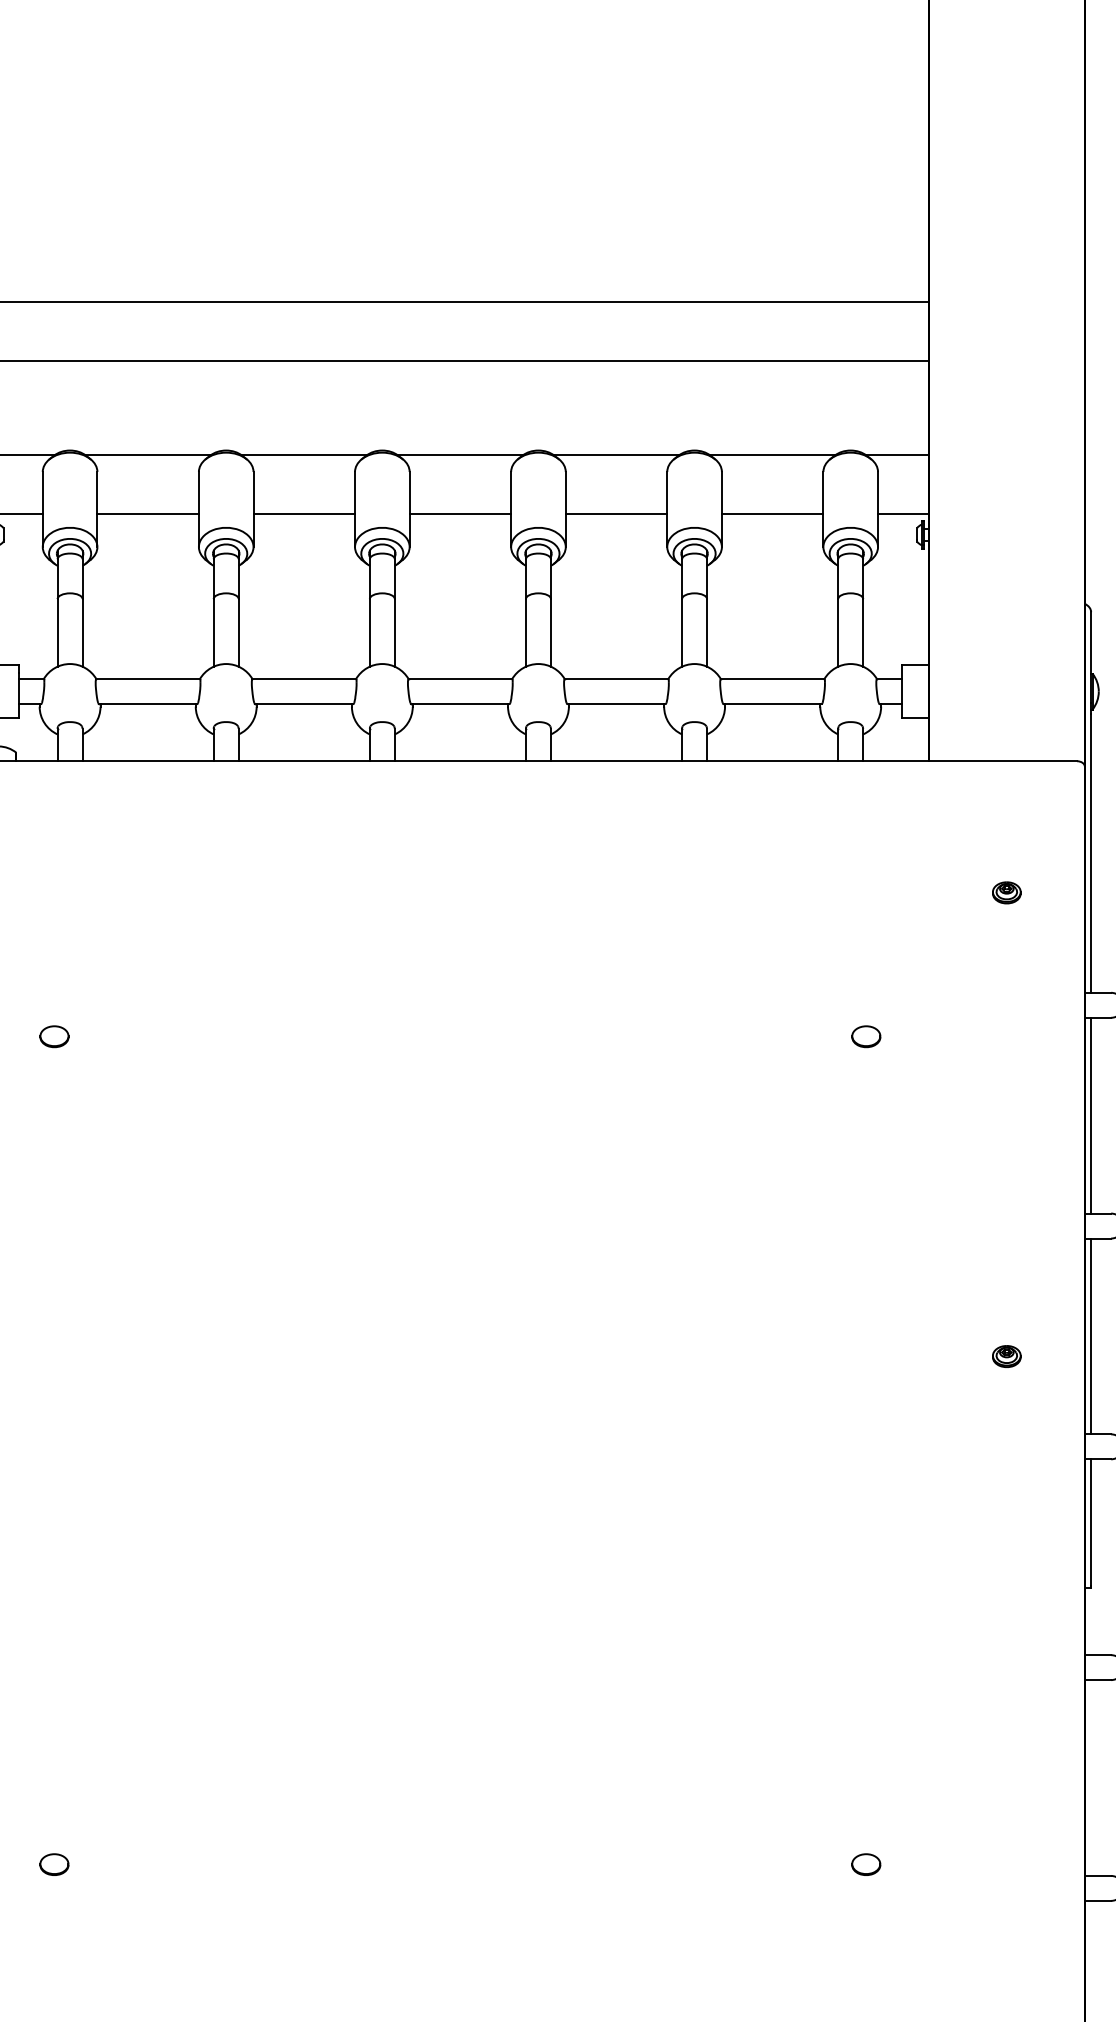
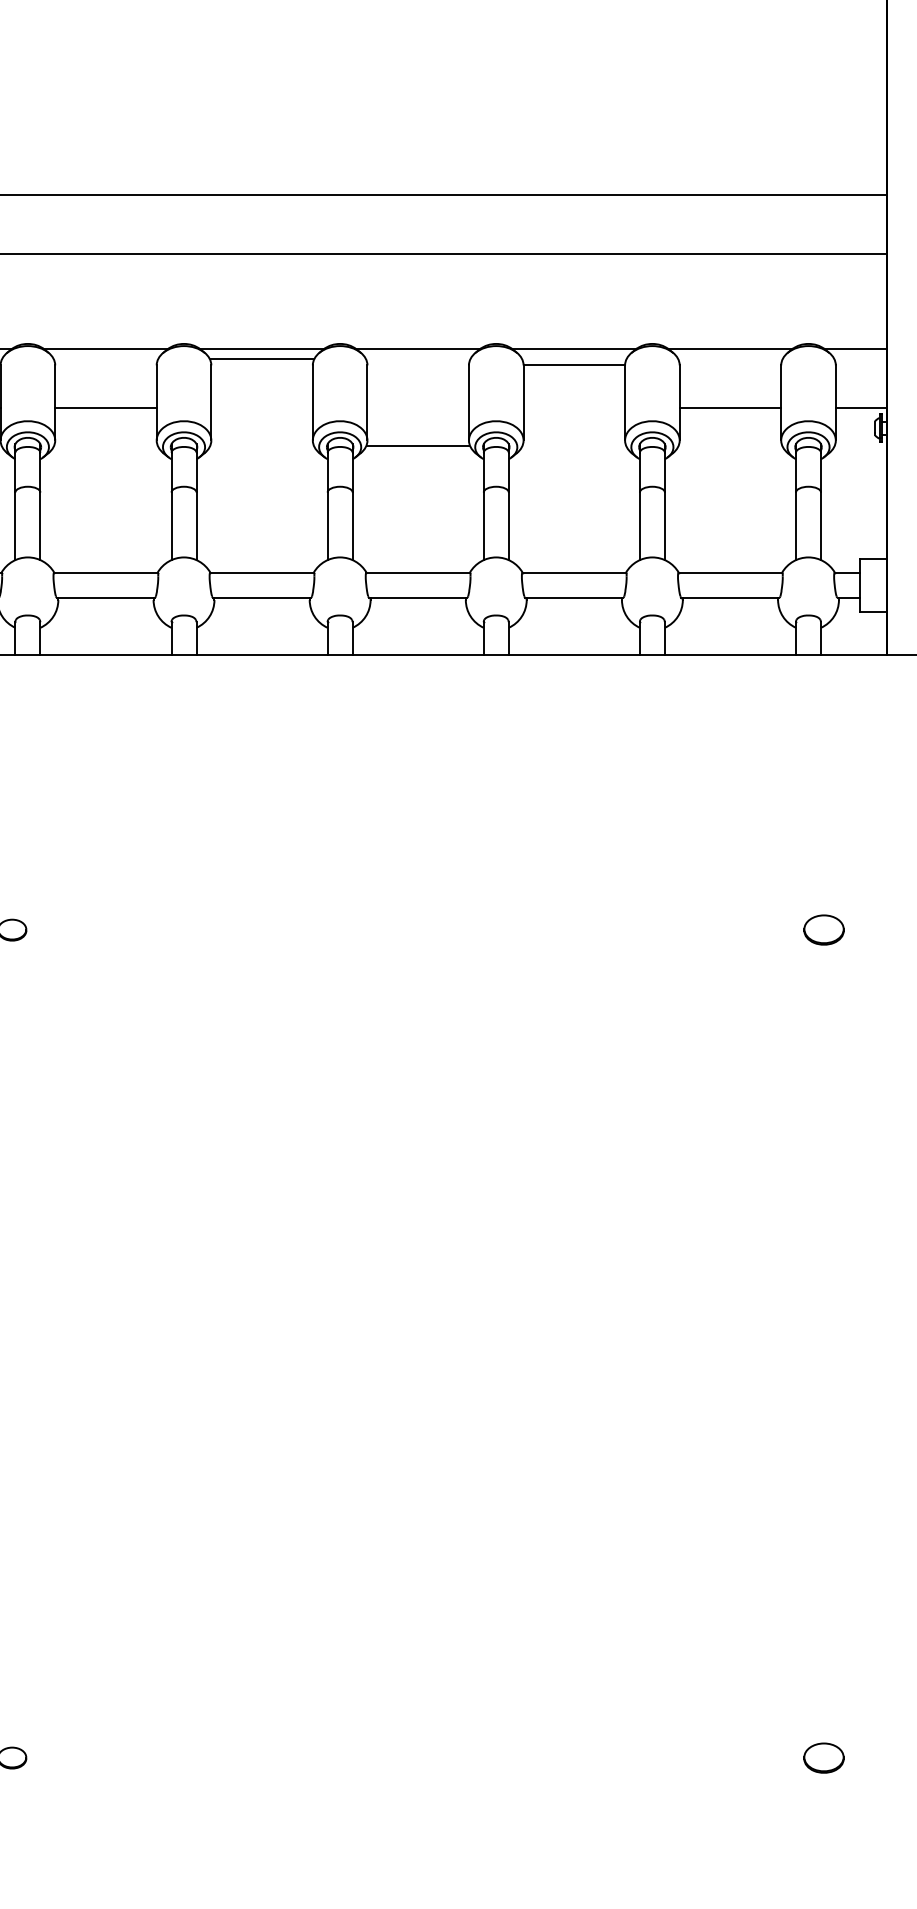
line: (304, 514) -> (262, 358), moved
line: (460, 514) -> (418, 445), moved
line: (616, 514) -> (574, 364), moved
part: (866, 1036) -> (824, 929), size x1.4
part: (866, 1864) -> (824, 1757), size x1.4

